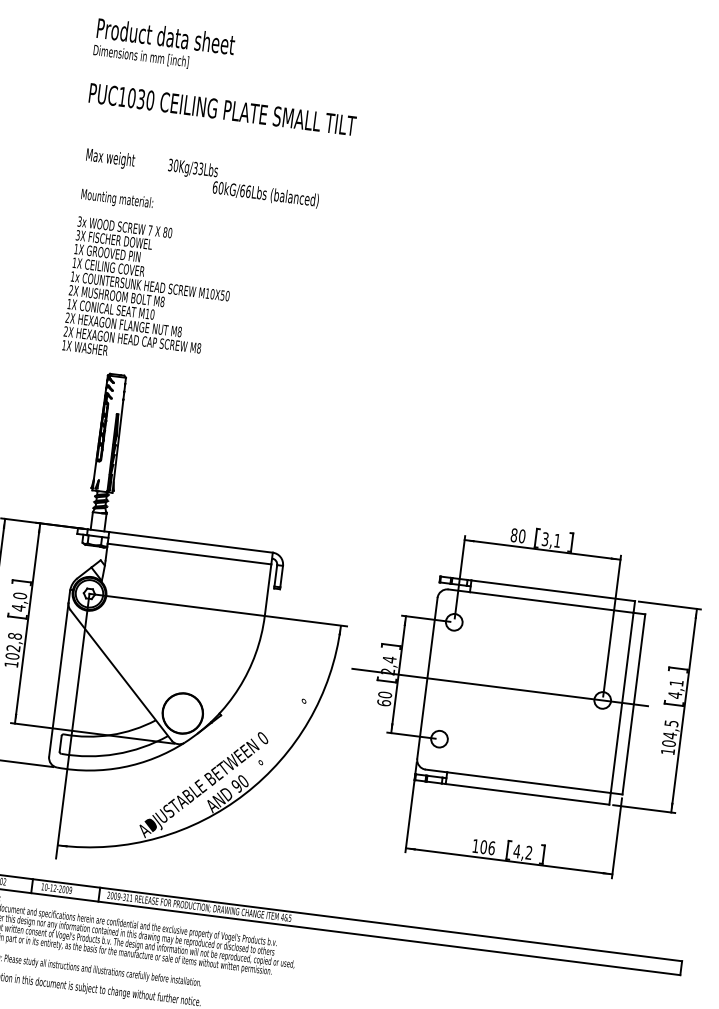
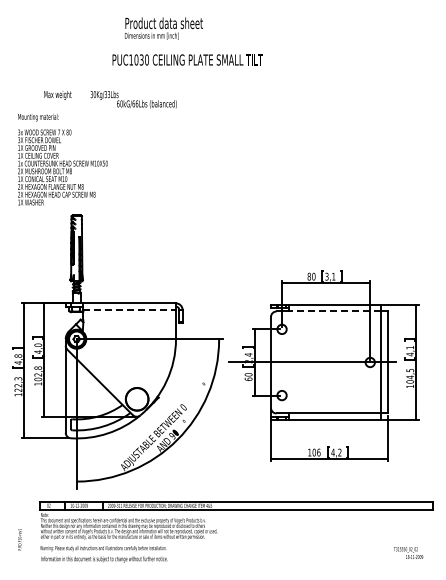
text: (163, 45) -> (163, 28), moved
text: (222, 108) -> (187, 59), moved
text: (150, 279) -> (62, 159), moved
line: (190, 555) -> (130, 310), solid -> dashed
line: (550, 602) -> (334, 311), solid -> dashed

